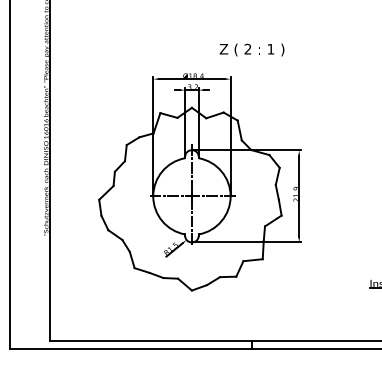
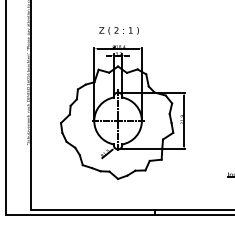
text: (251, 49) -> (118, 30), moved

